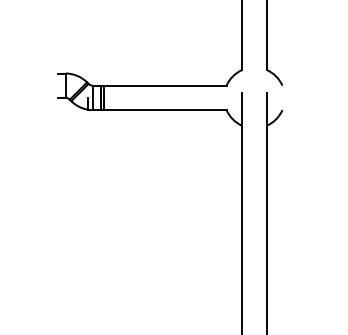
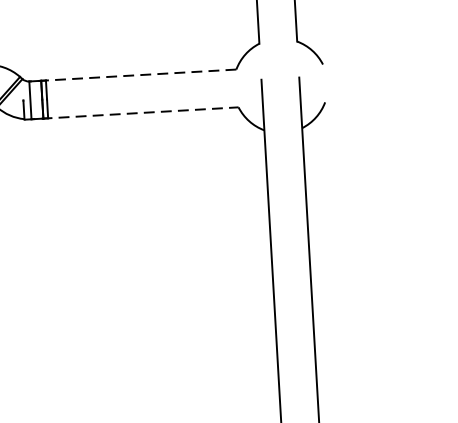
line: (159, 85) -> (132, 75), solid -> dashed
line: (157, 110) -> (131, 114), solid -> dashed

